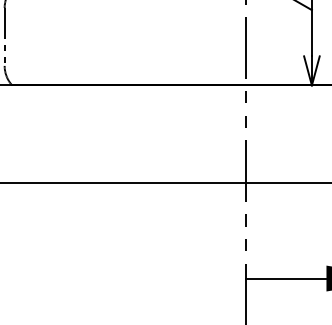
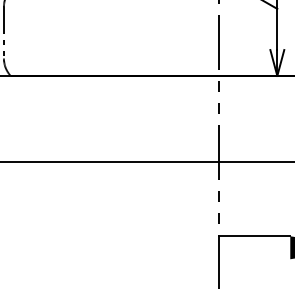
line: (286, 278) -> (254, 235), moved

